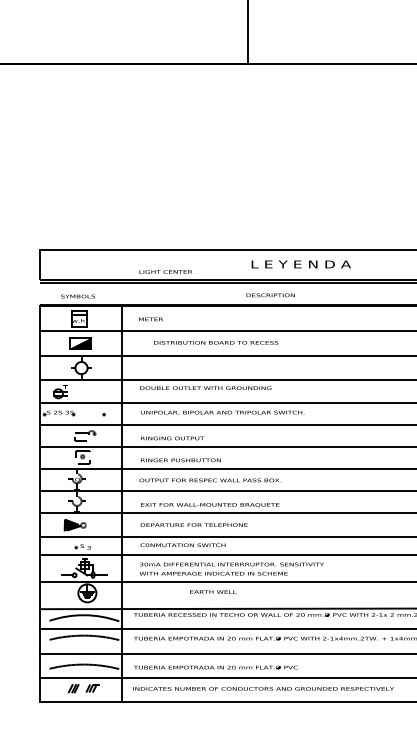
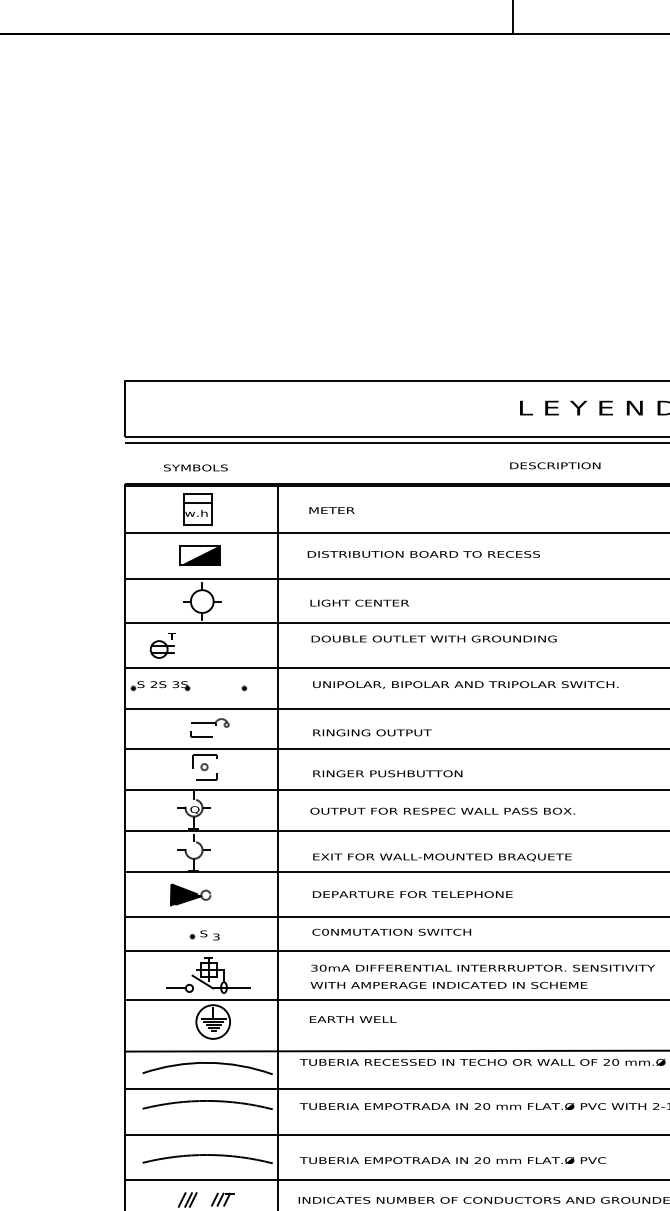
text: (165, 271) -> (359, 602), moved
text: (216, 342) -> (424, 553), moved
text: (213, 591) -> (353, 1018), moved

